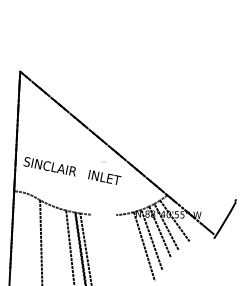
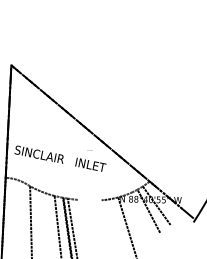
line: (160, 231) -> (143, 215), removed
line: (151, 239) -> (134, 223), removed

